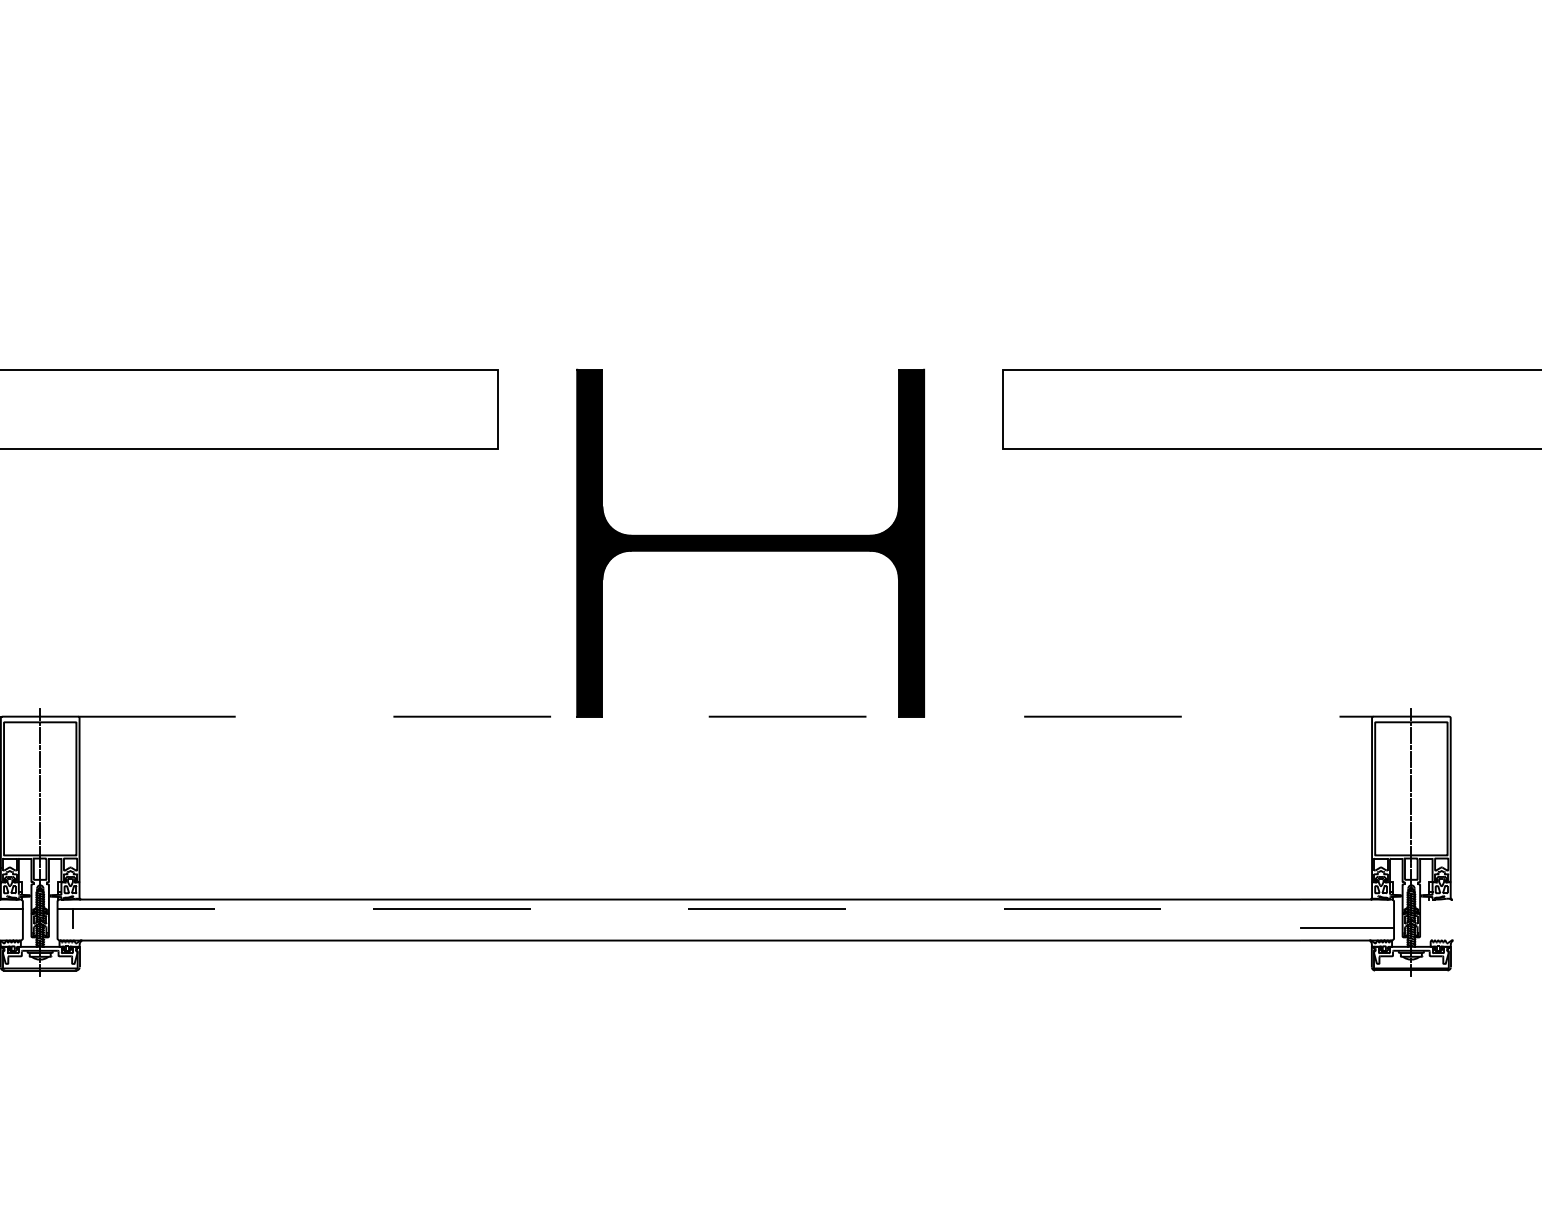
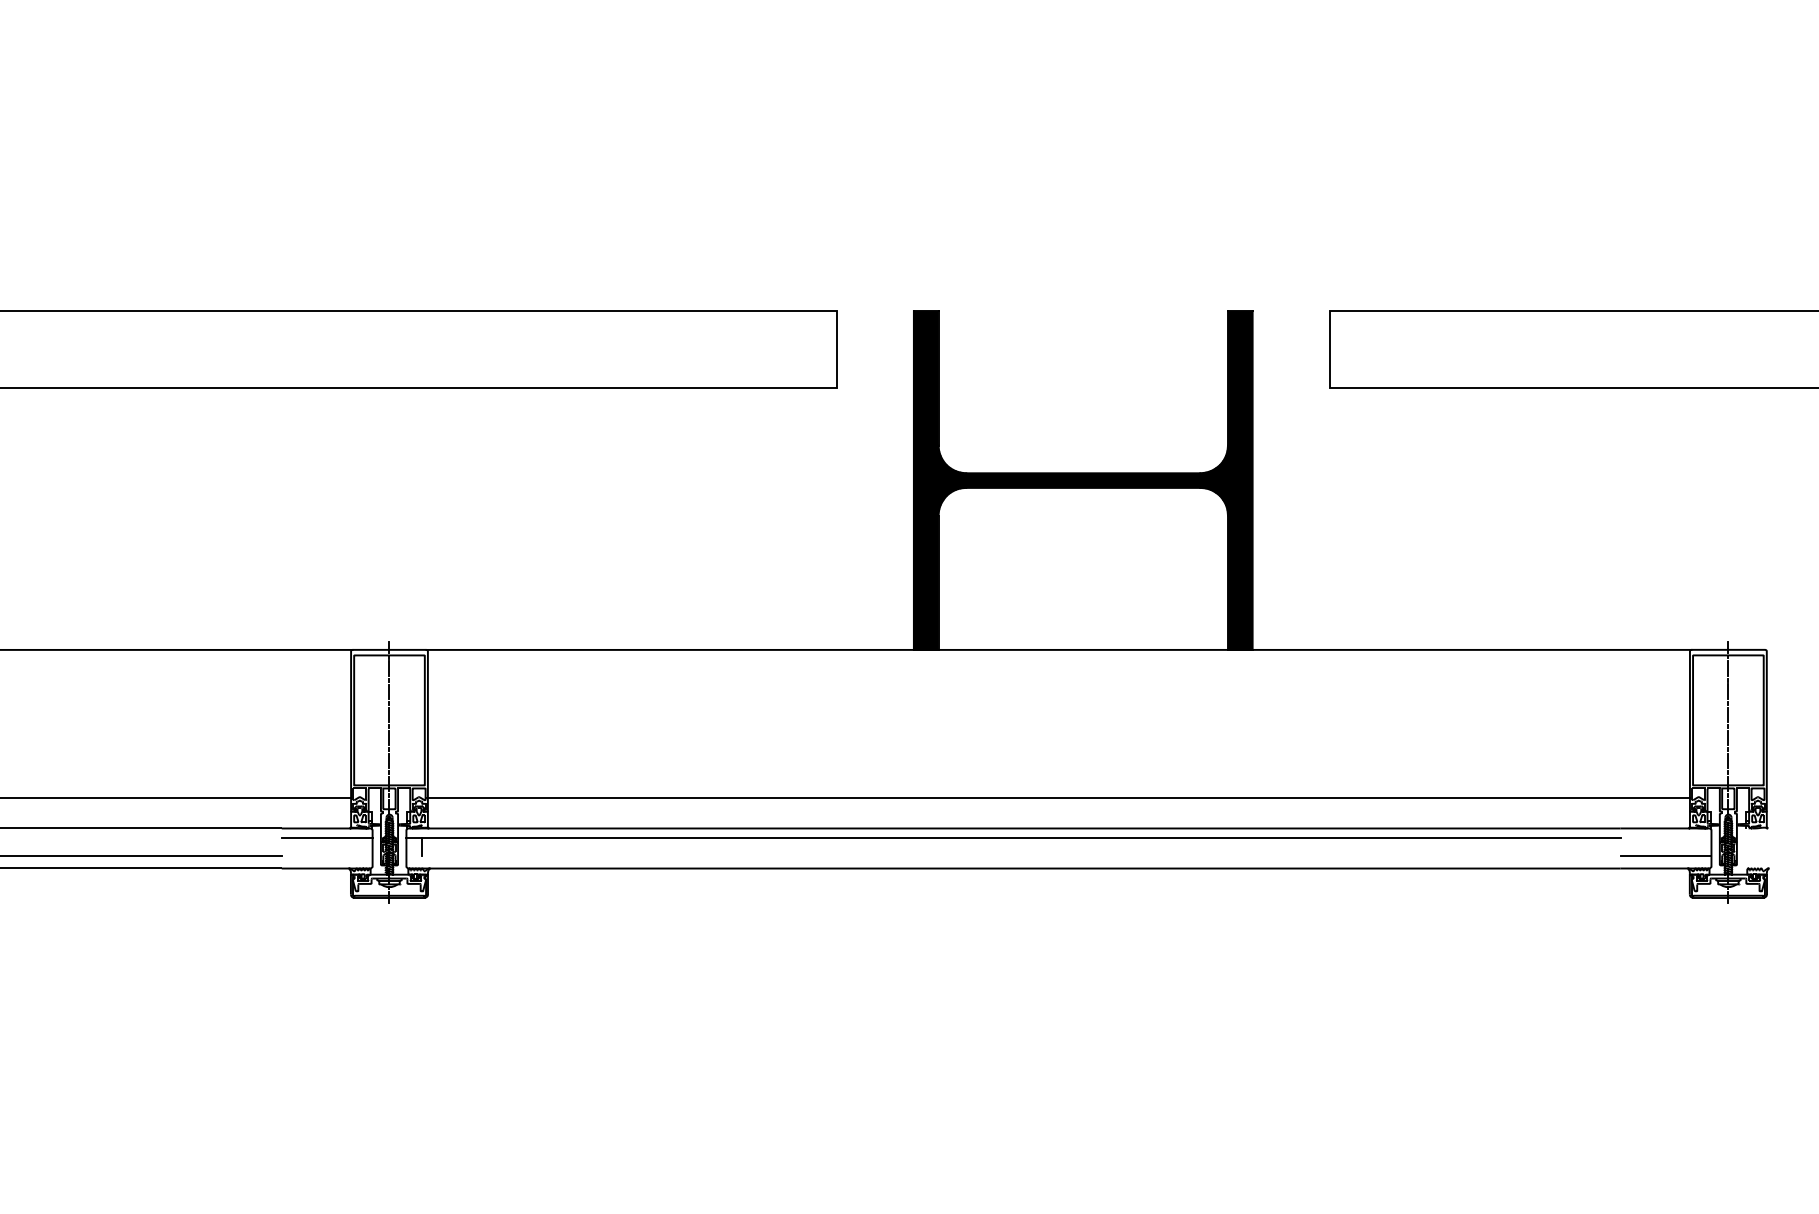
line: (726, 716) -> (1059, 649), dashed -> solid
line: (725, 867) -> (1058, 797), added
line: (680, 908) -> (1014, 837), dashed -> solid

